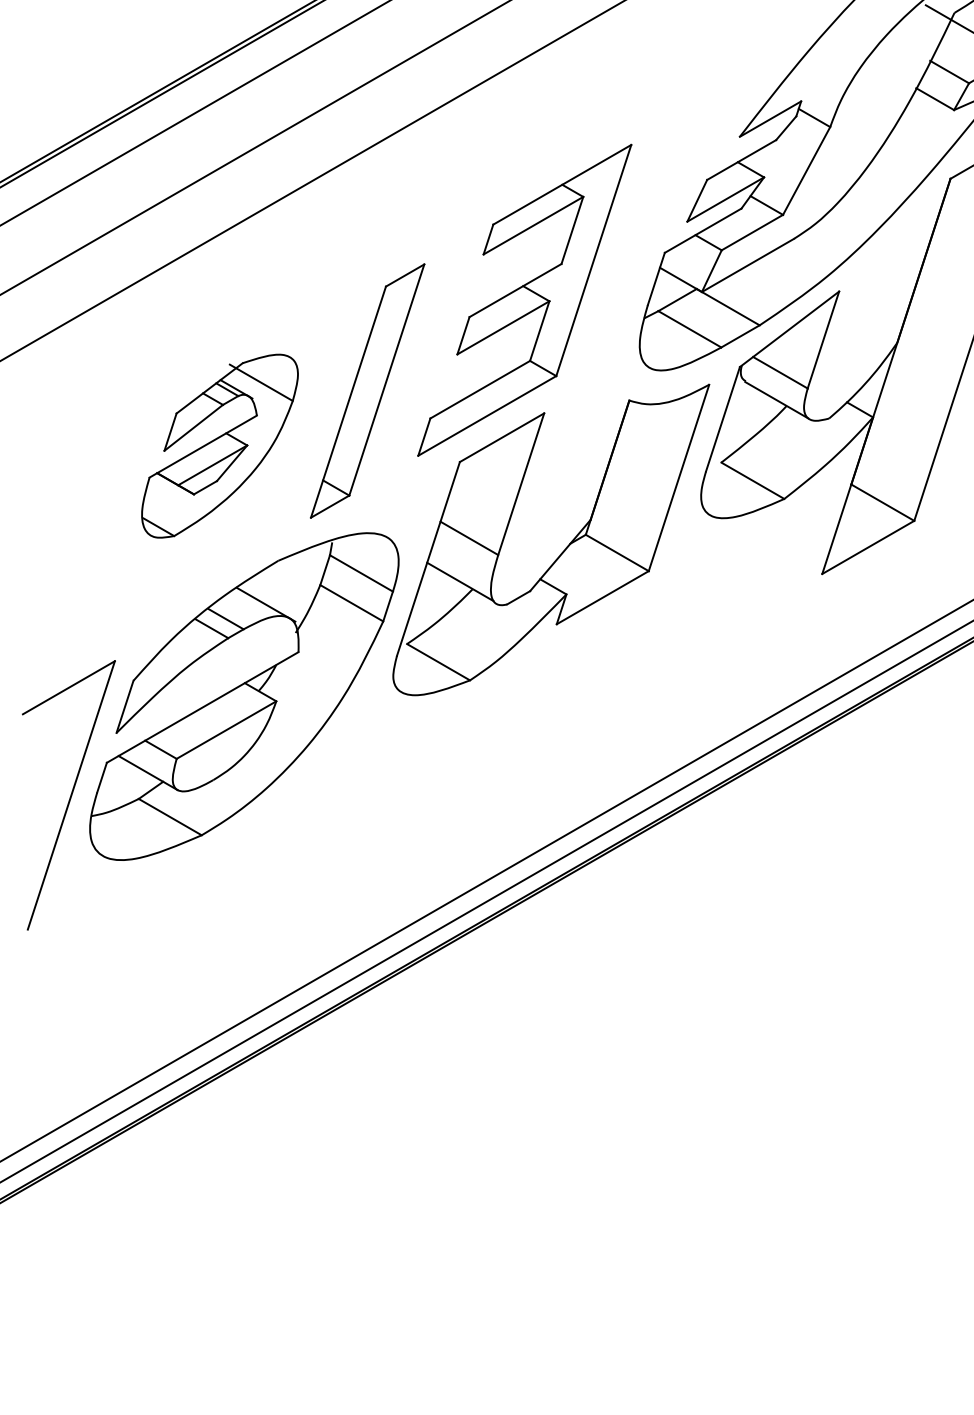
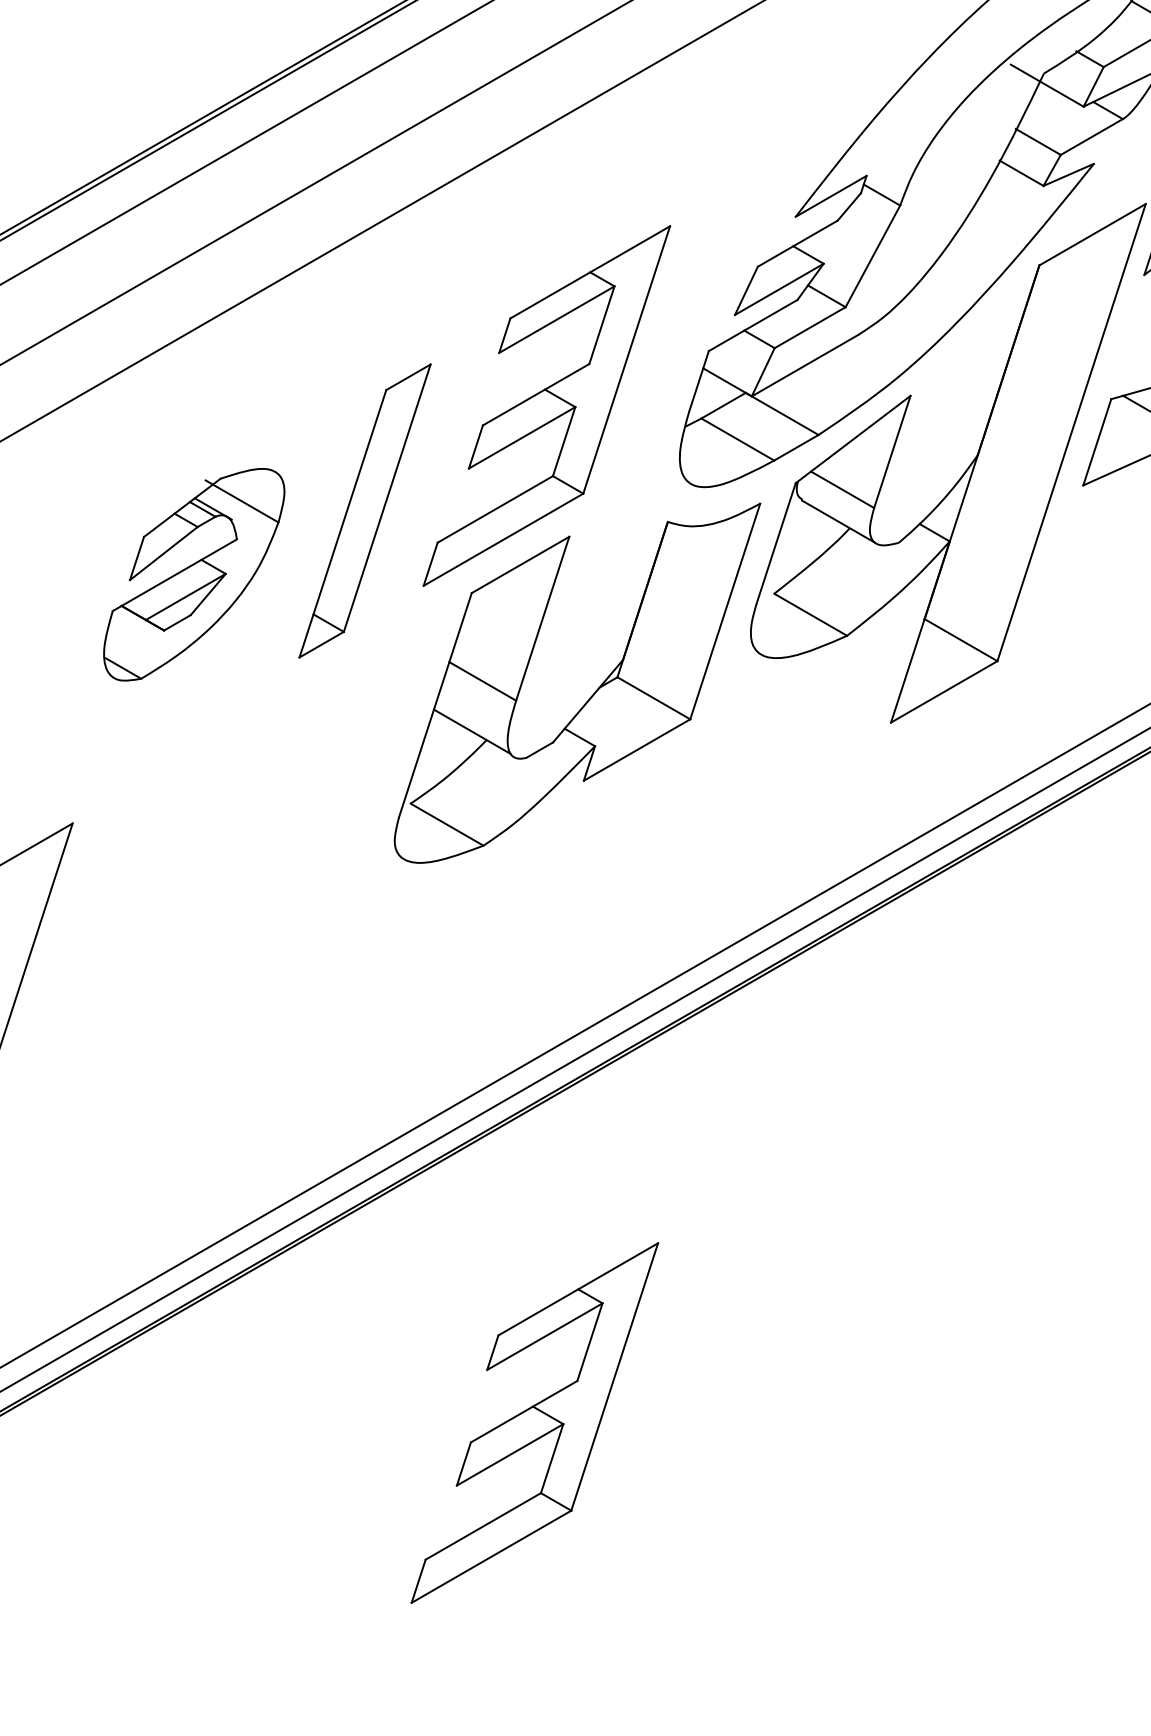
part: (244, 696) -> (222, 864), removed
part: (514, 1178) -> (534, 1422), added

